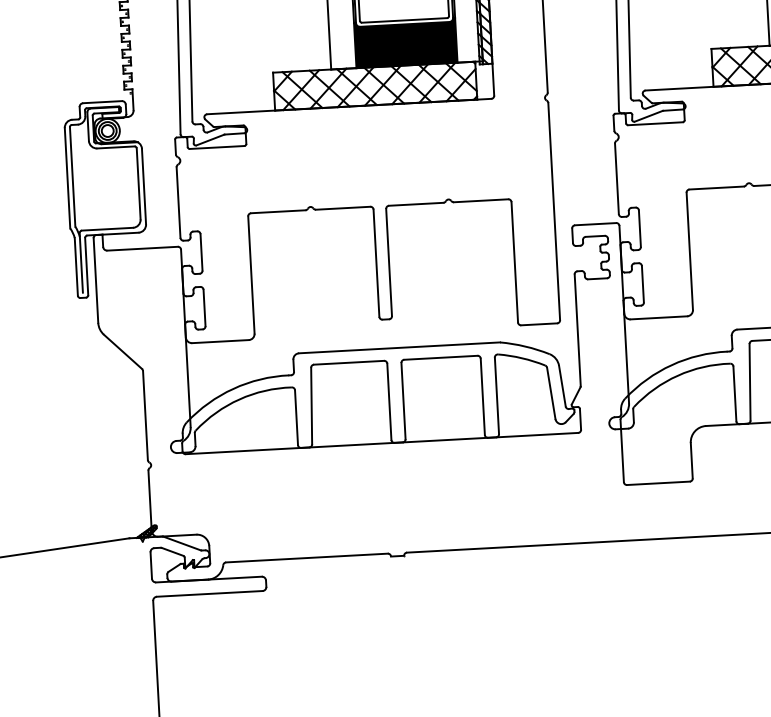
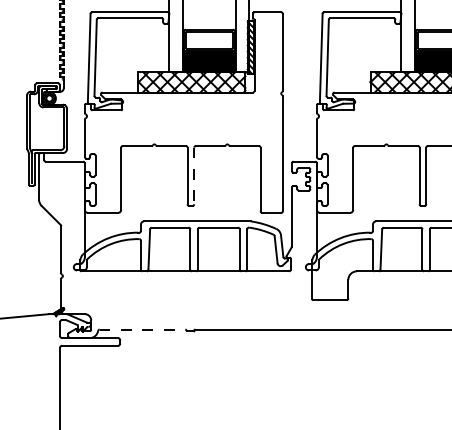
line: (389, 263) -> (194, 176), solid -> dashed
line: (307, 557) -> (142, 329), solid -> dashed

